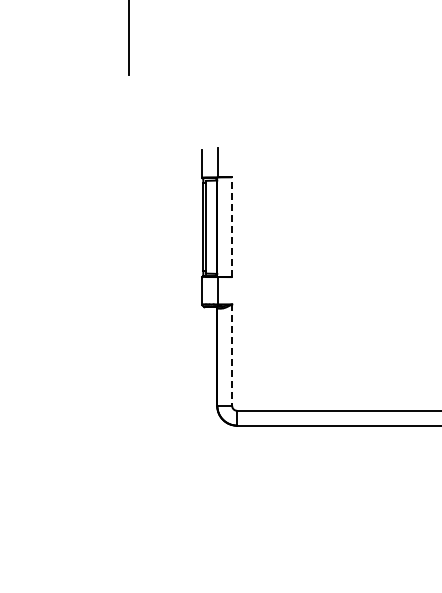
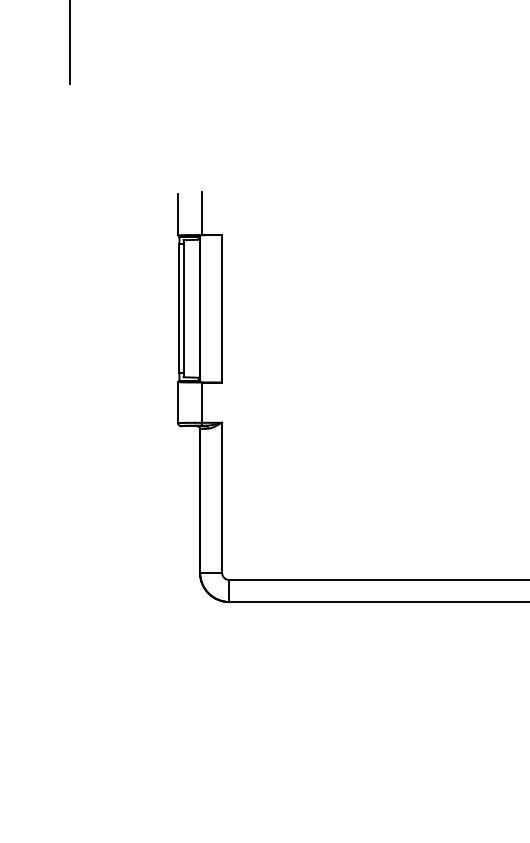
line: (232, 227) -> (222, 309), dashed -> solid
line: (232, 355) -> (222, 498), dashed -> solid

